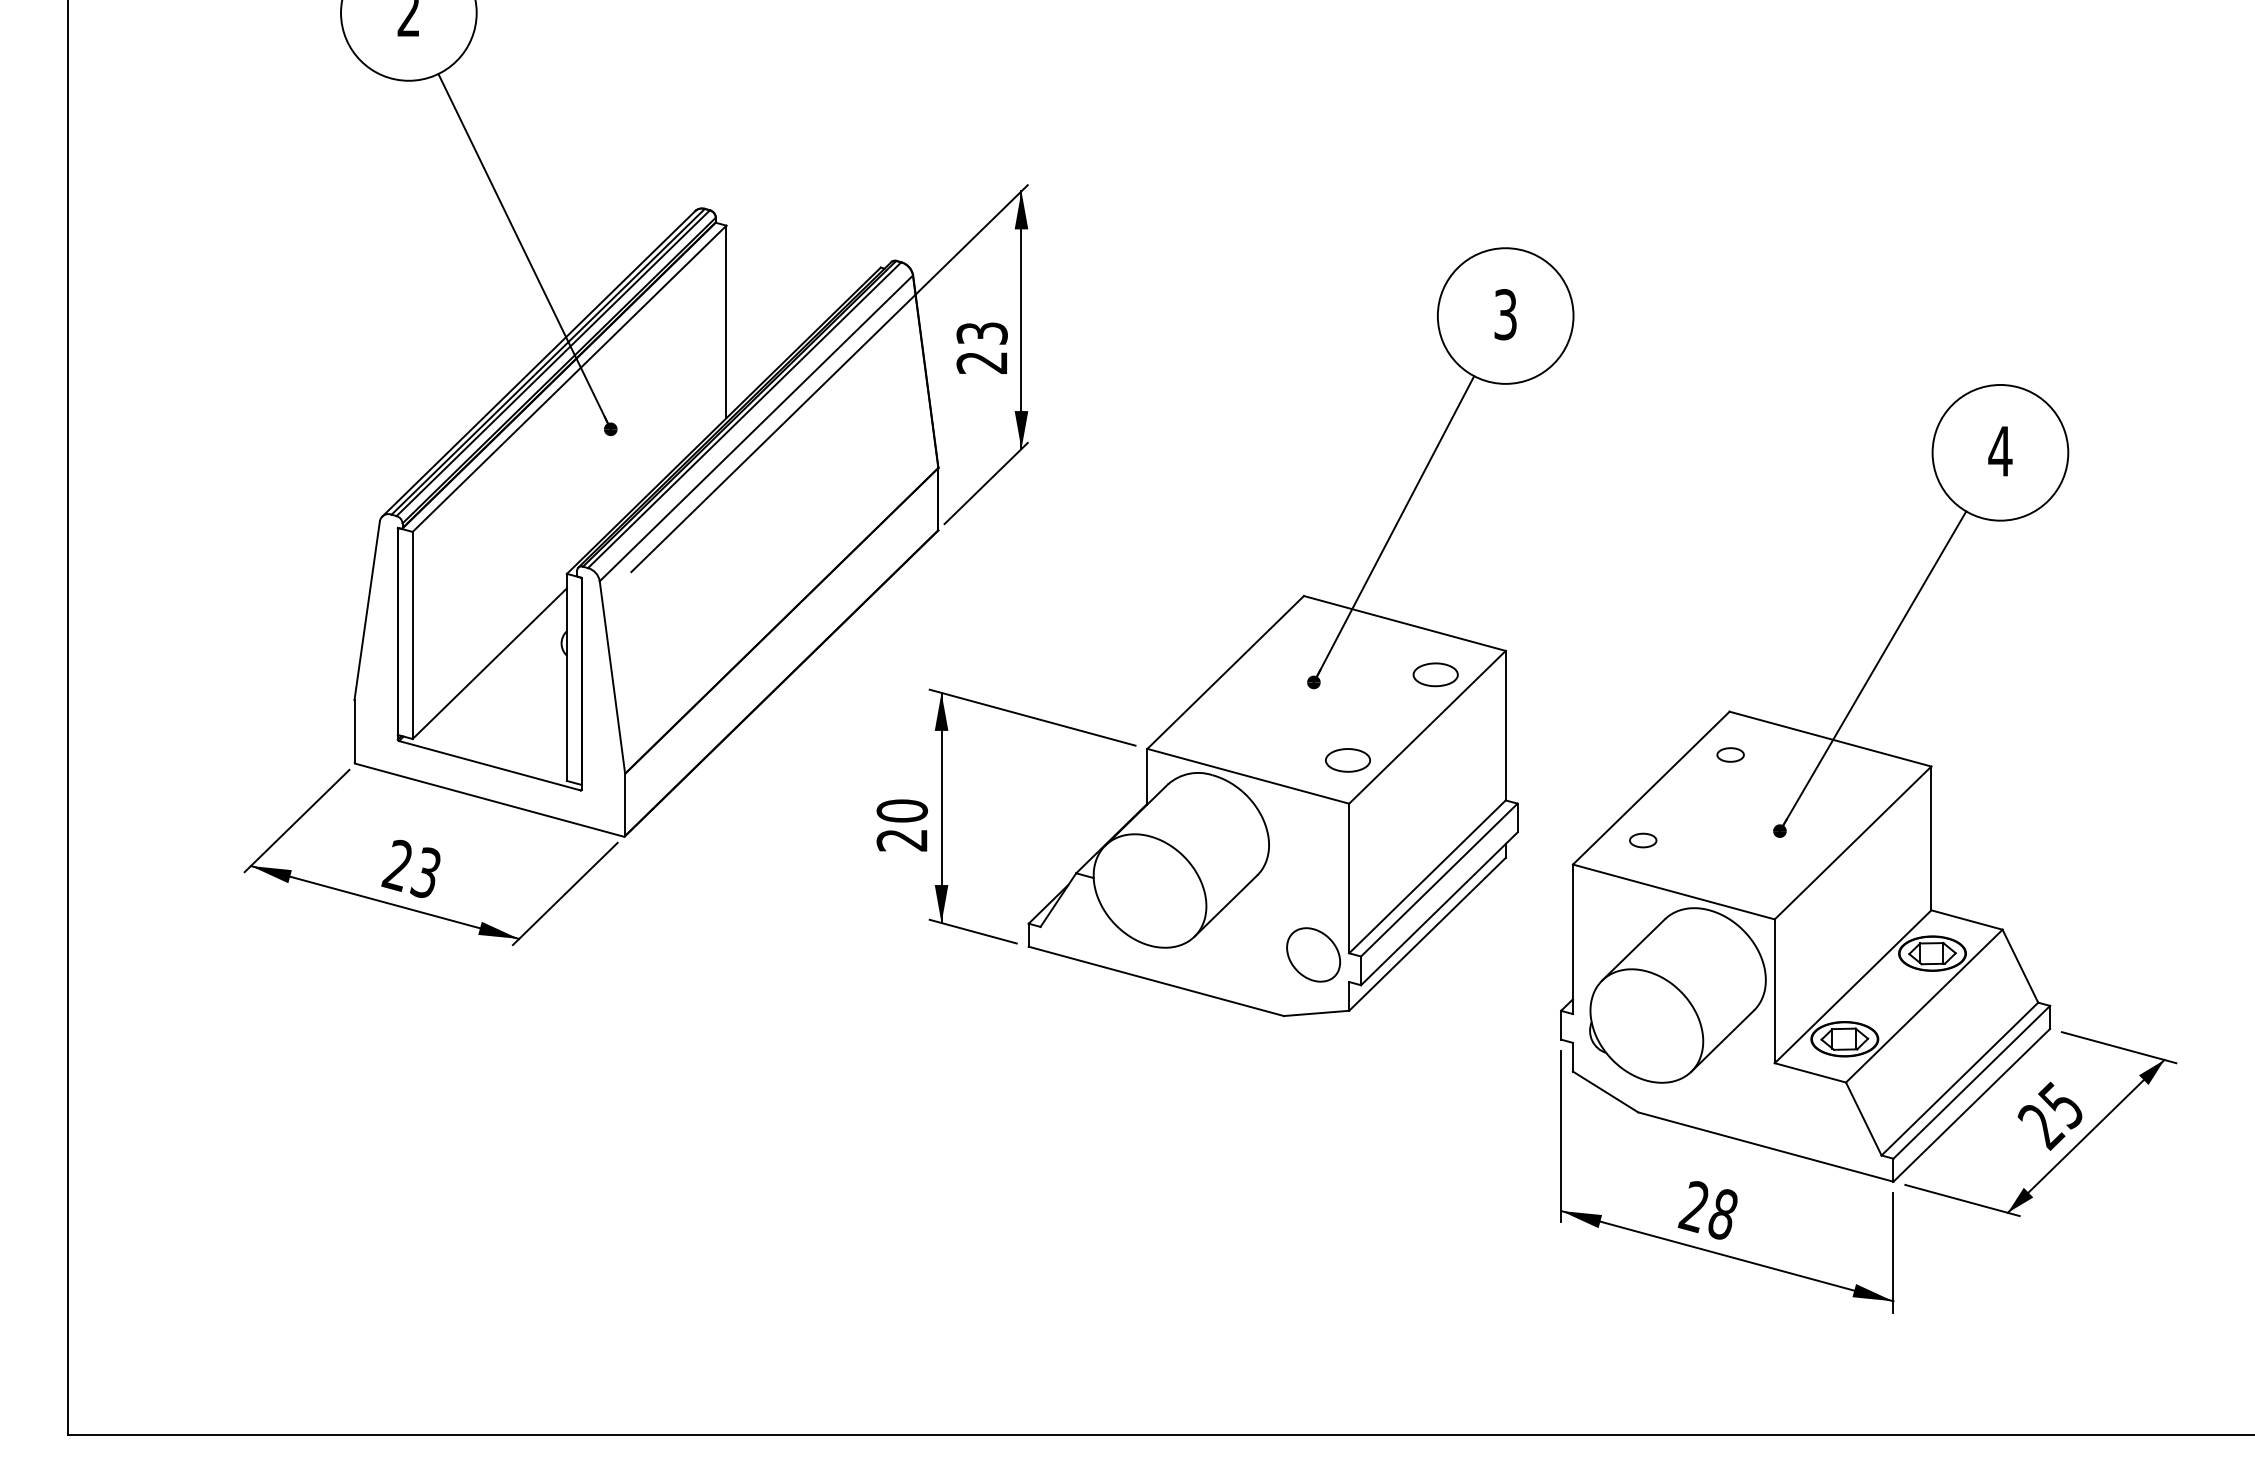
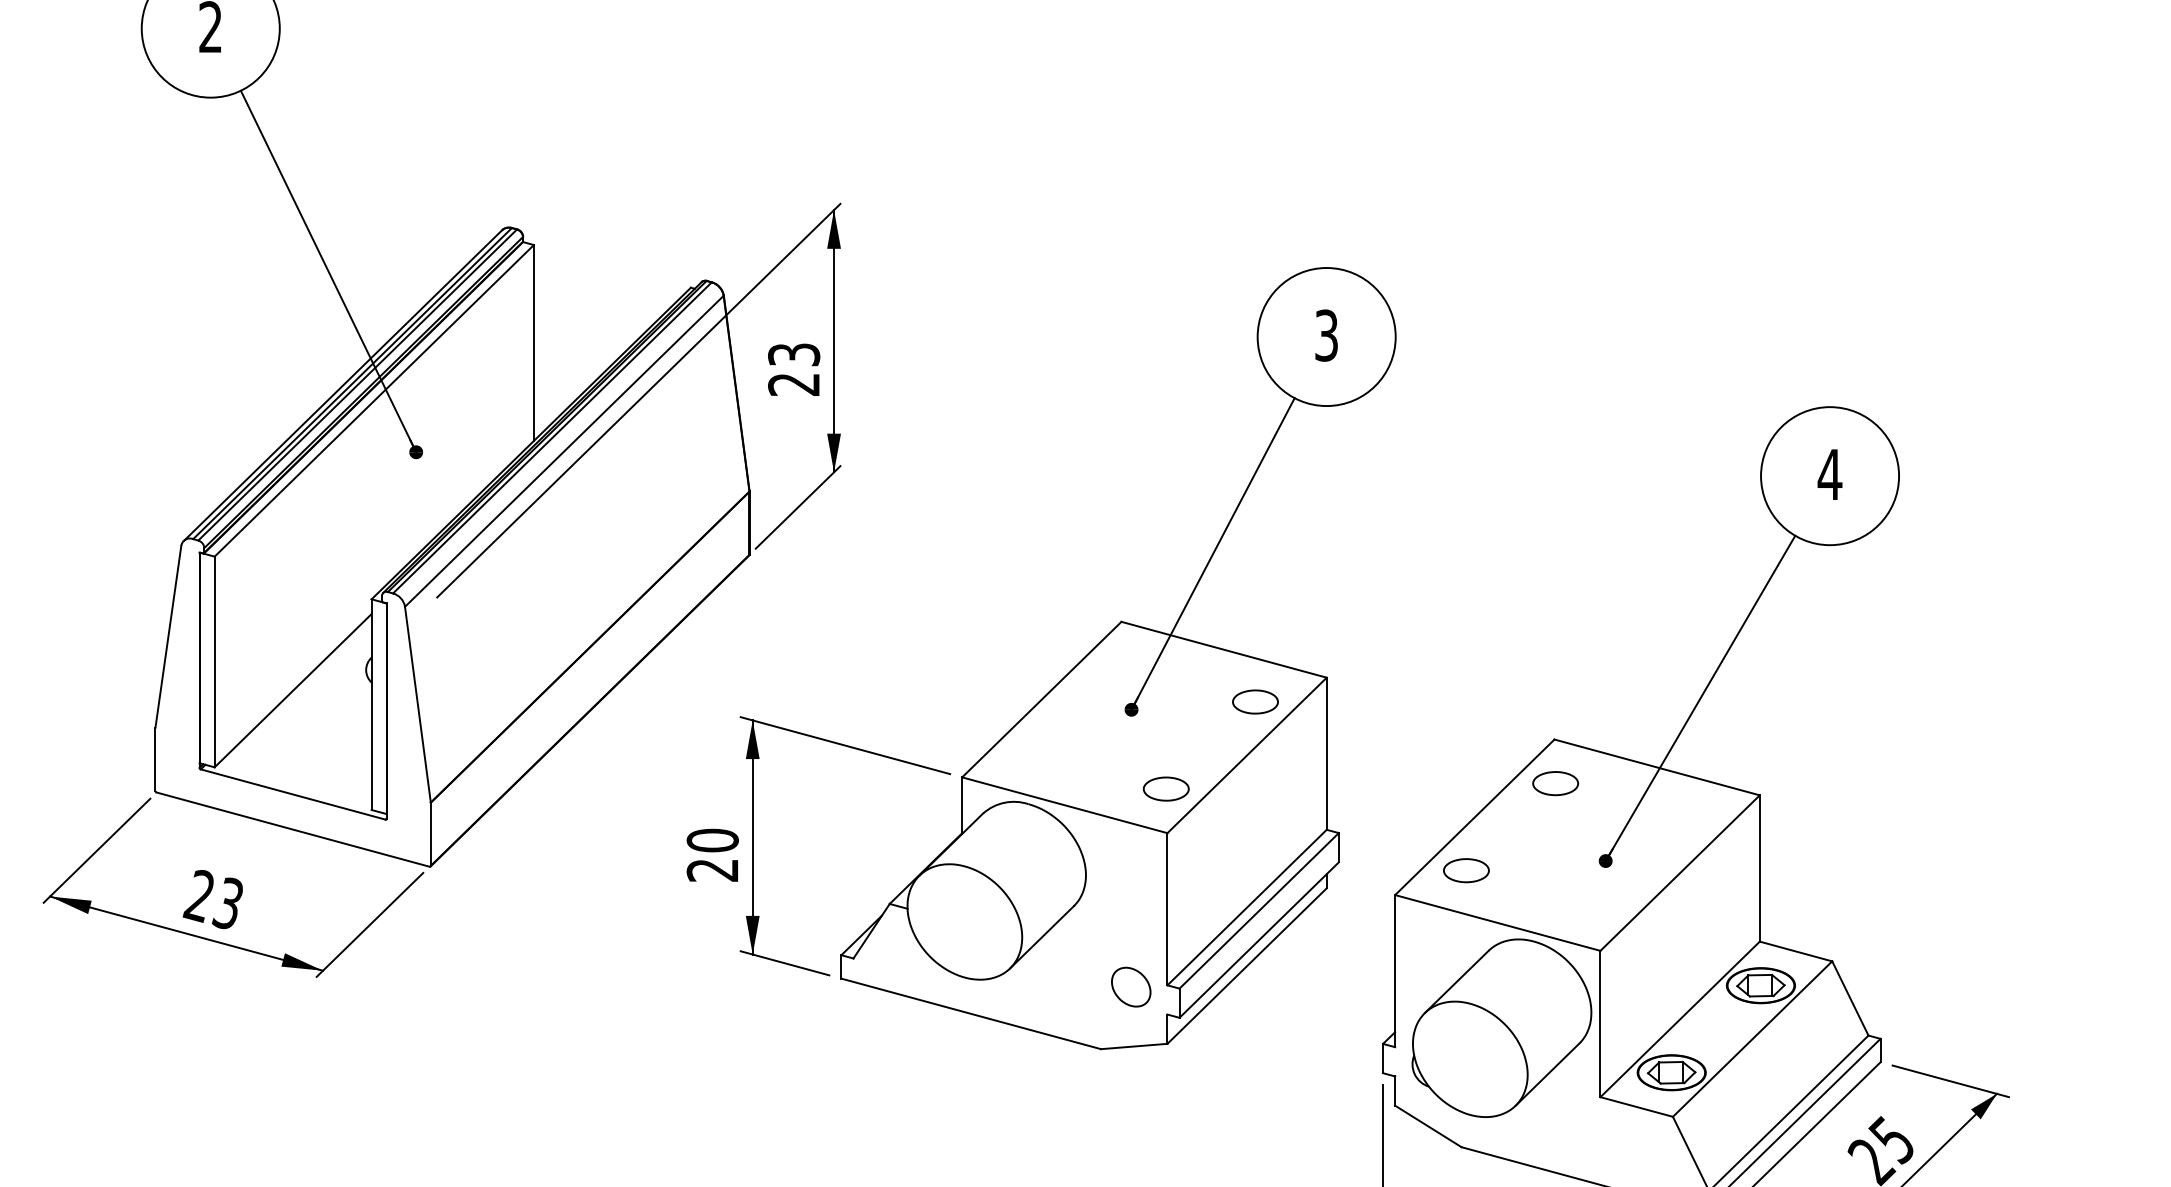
part: (1730, 754) -> (1555, 783), size x1.67
part: (1643, 840) -> (1466, 870), size x1.67
part: (1313, 955) -> (1131, 987), size x0.71

